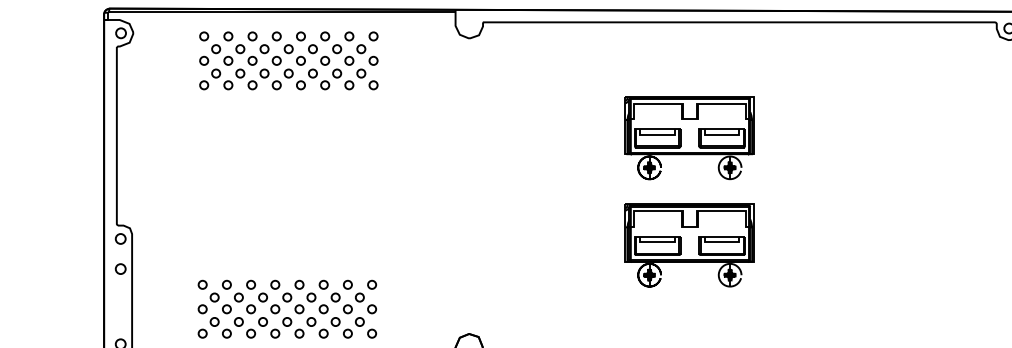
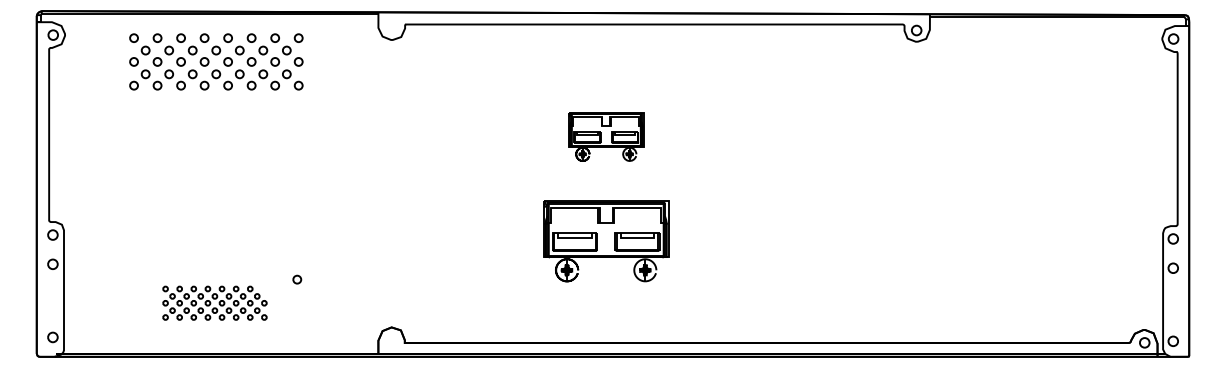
part: (690, 137) -> (606, 136), size x0.6
part: (286, 308) -> (214, 302), size x0.6

